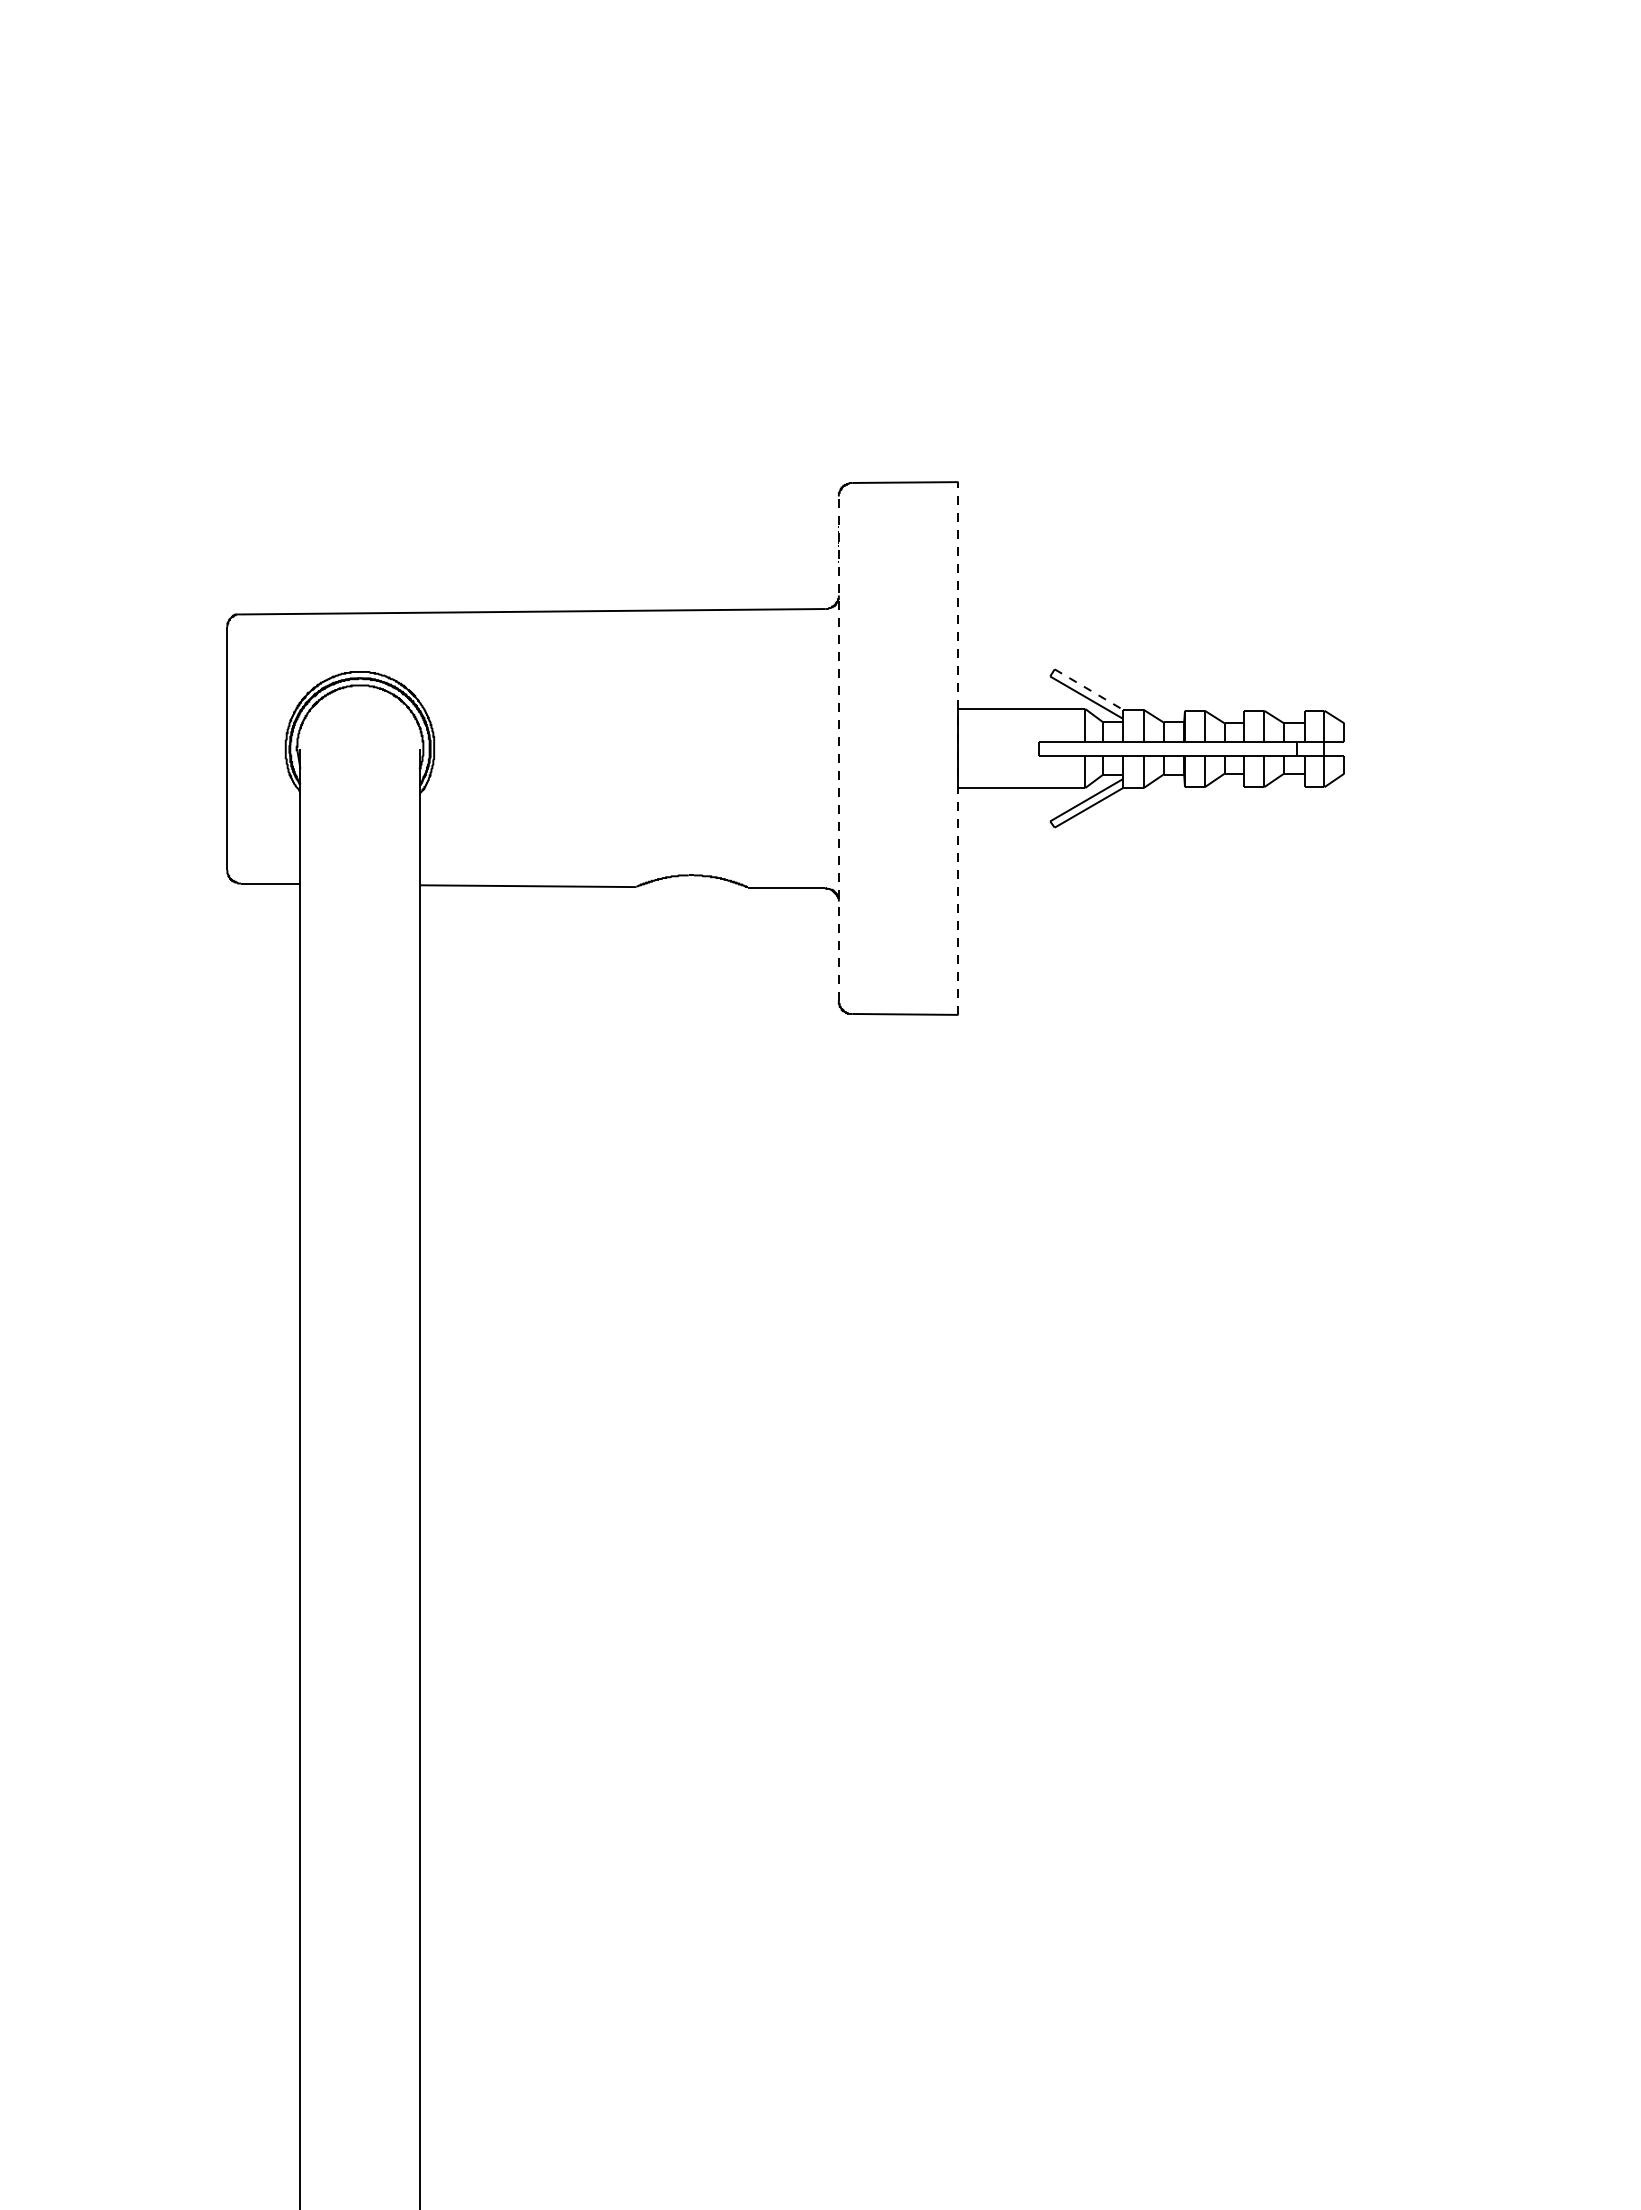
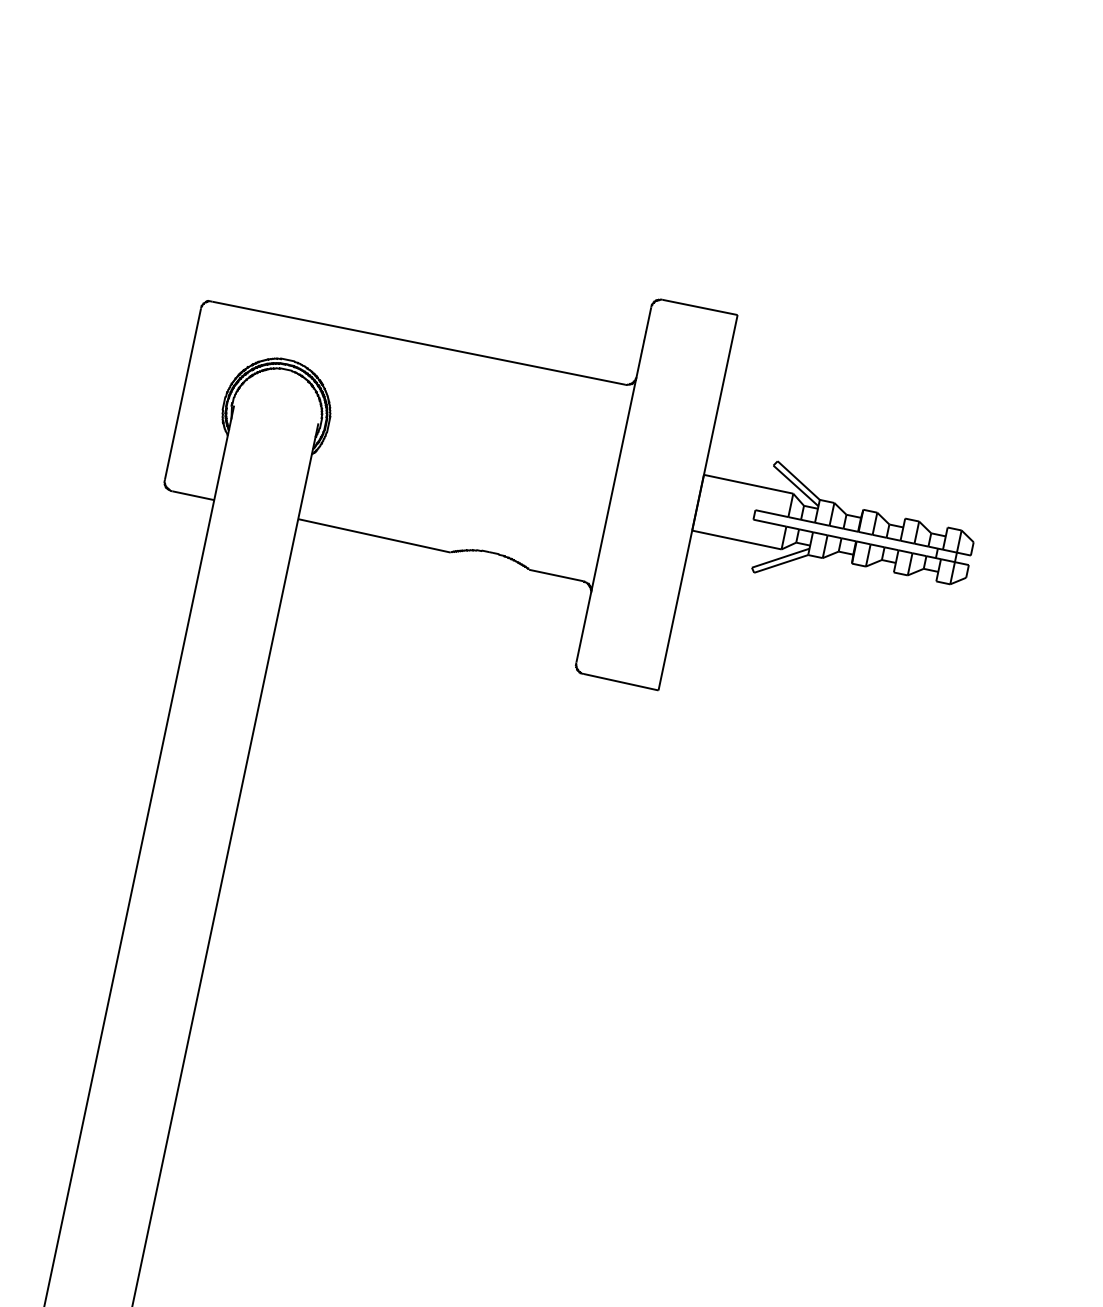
line: (1088, 689) -> (798, 480), dashed -> solid
line: (838, 748) -> (613, 484), dashed -> solid
line: (958, 748) -> (698, 502), dashed -> solid

